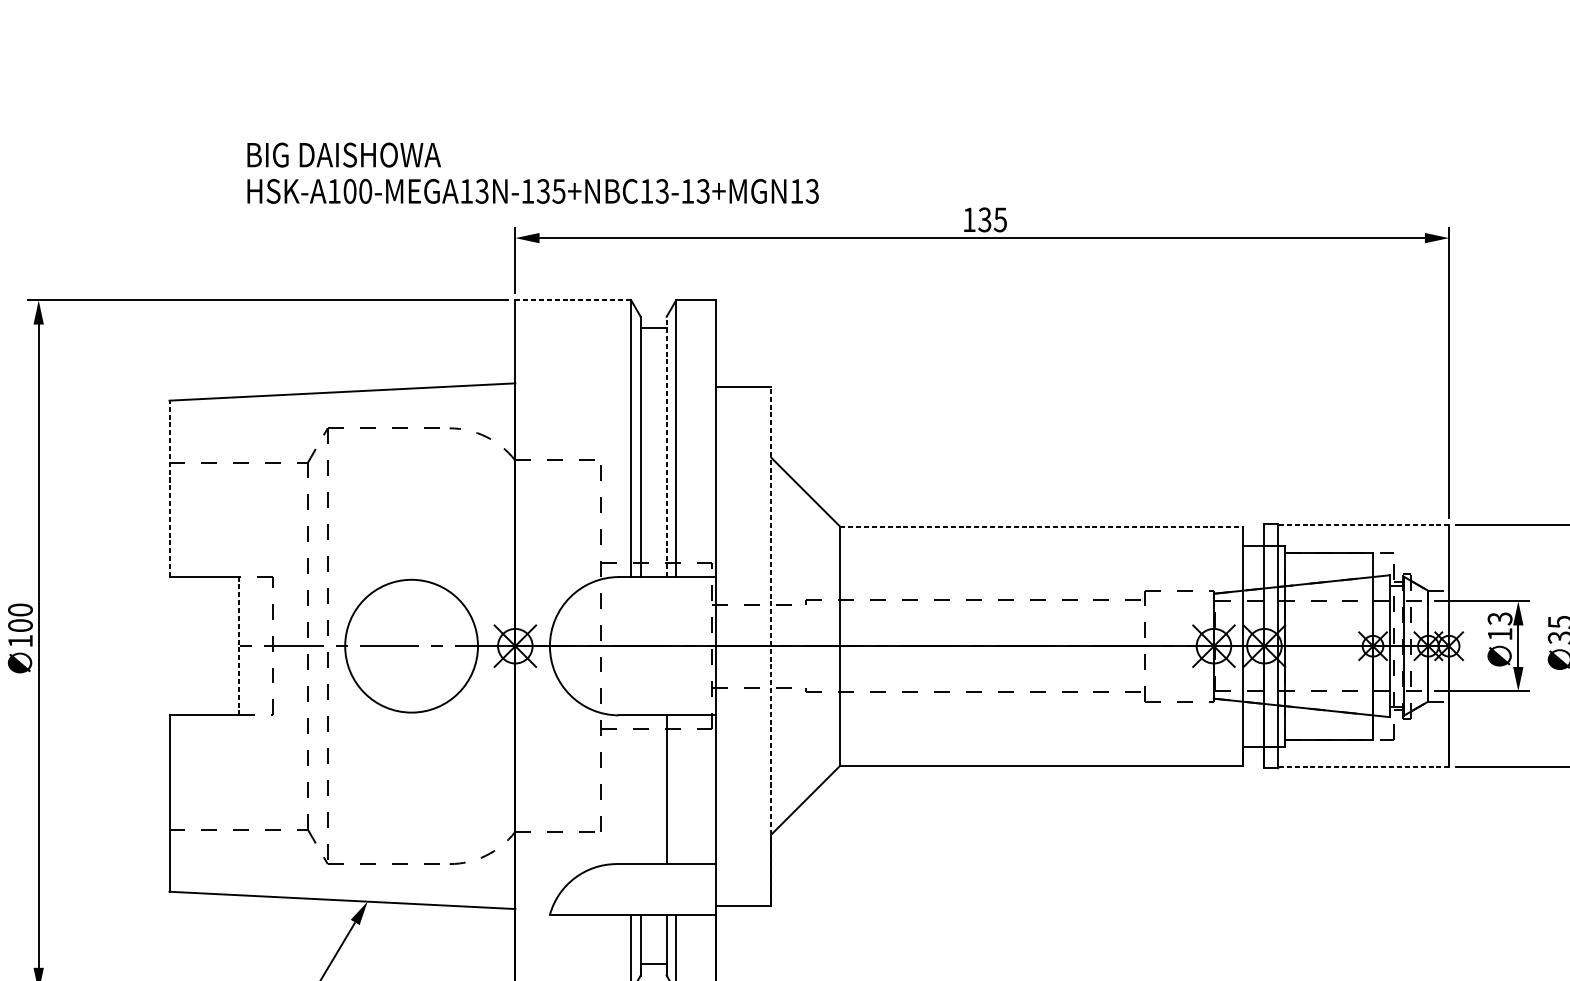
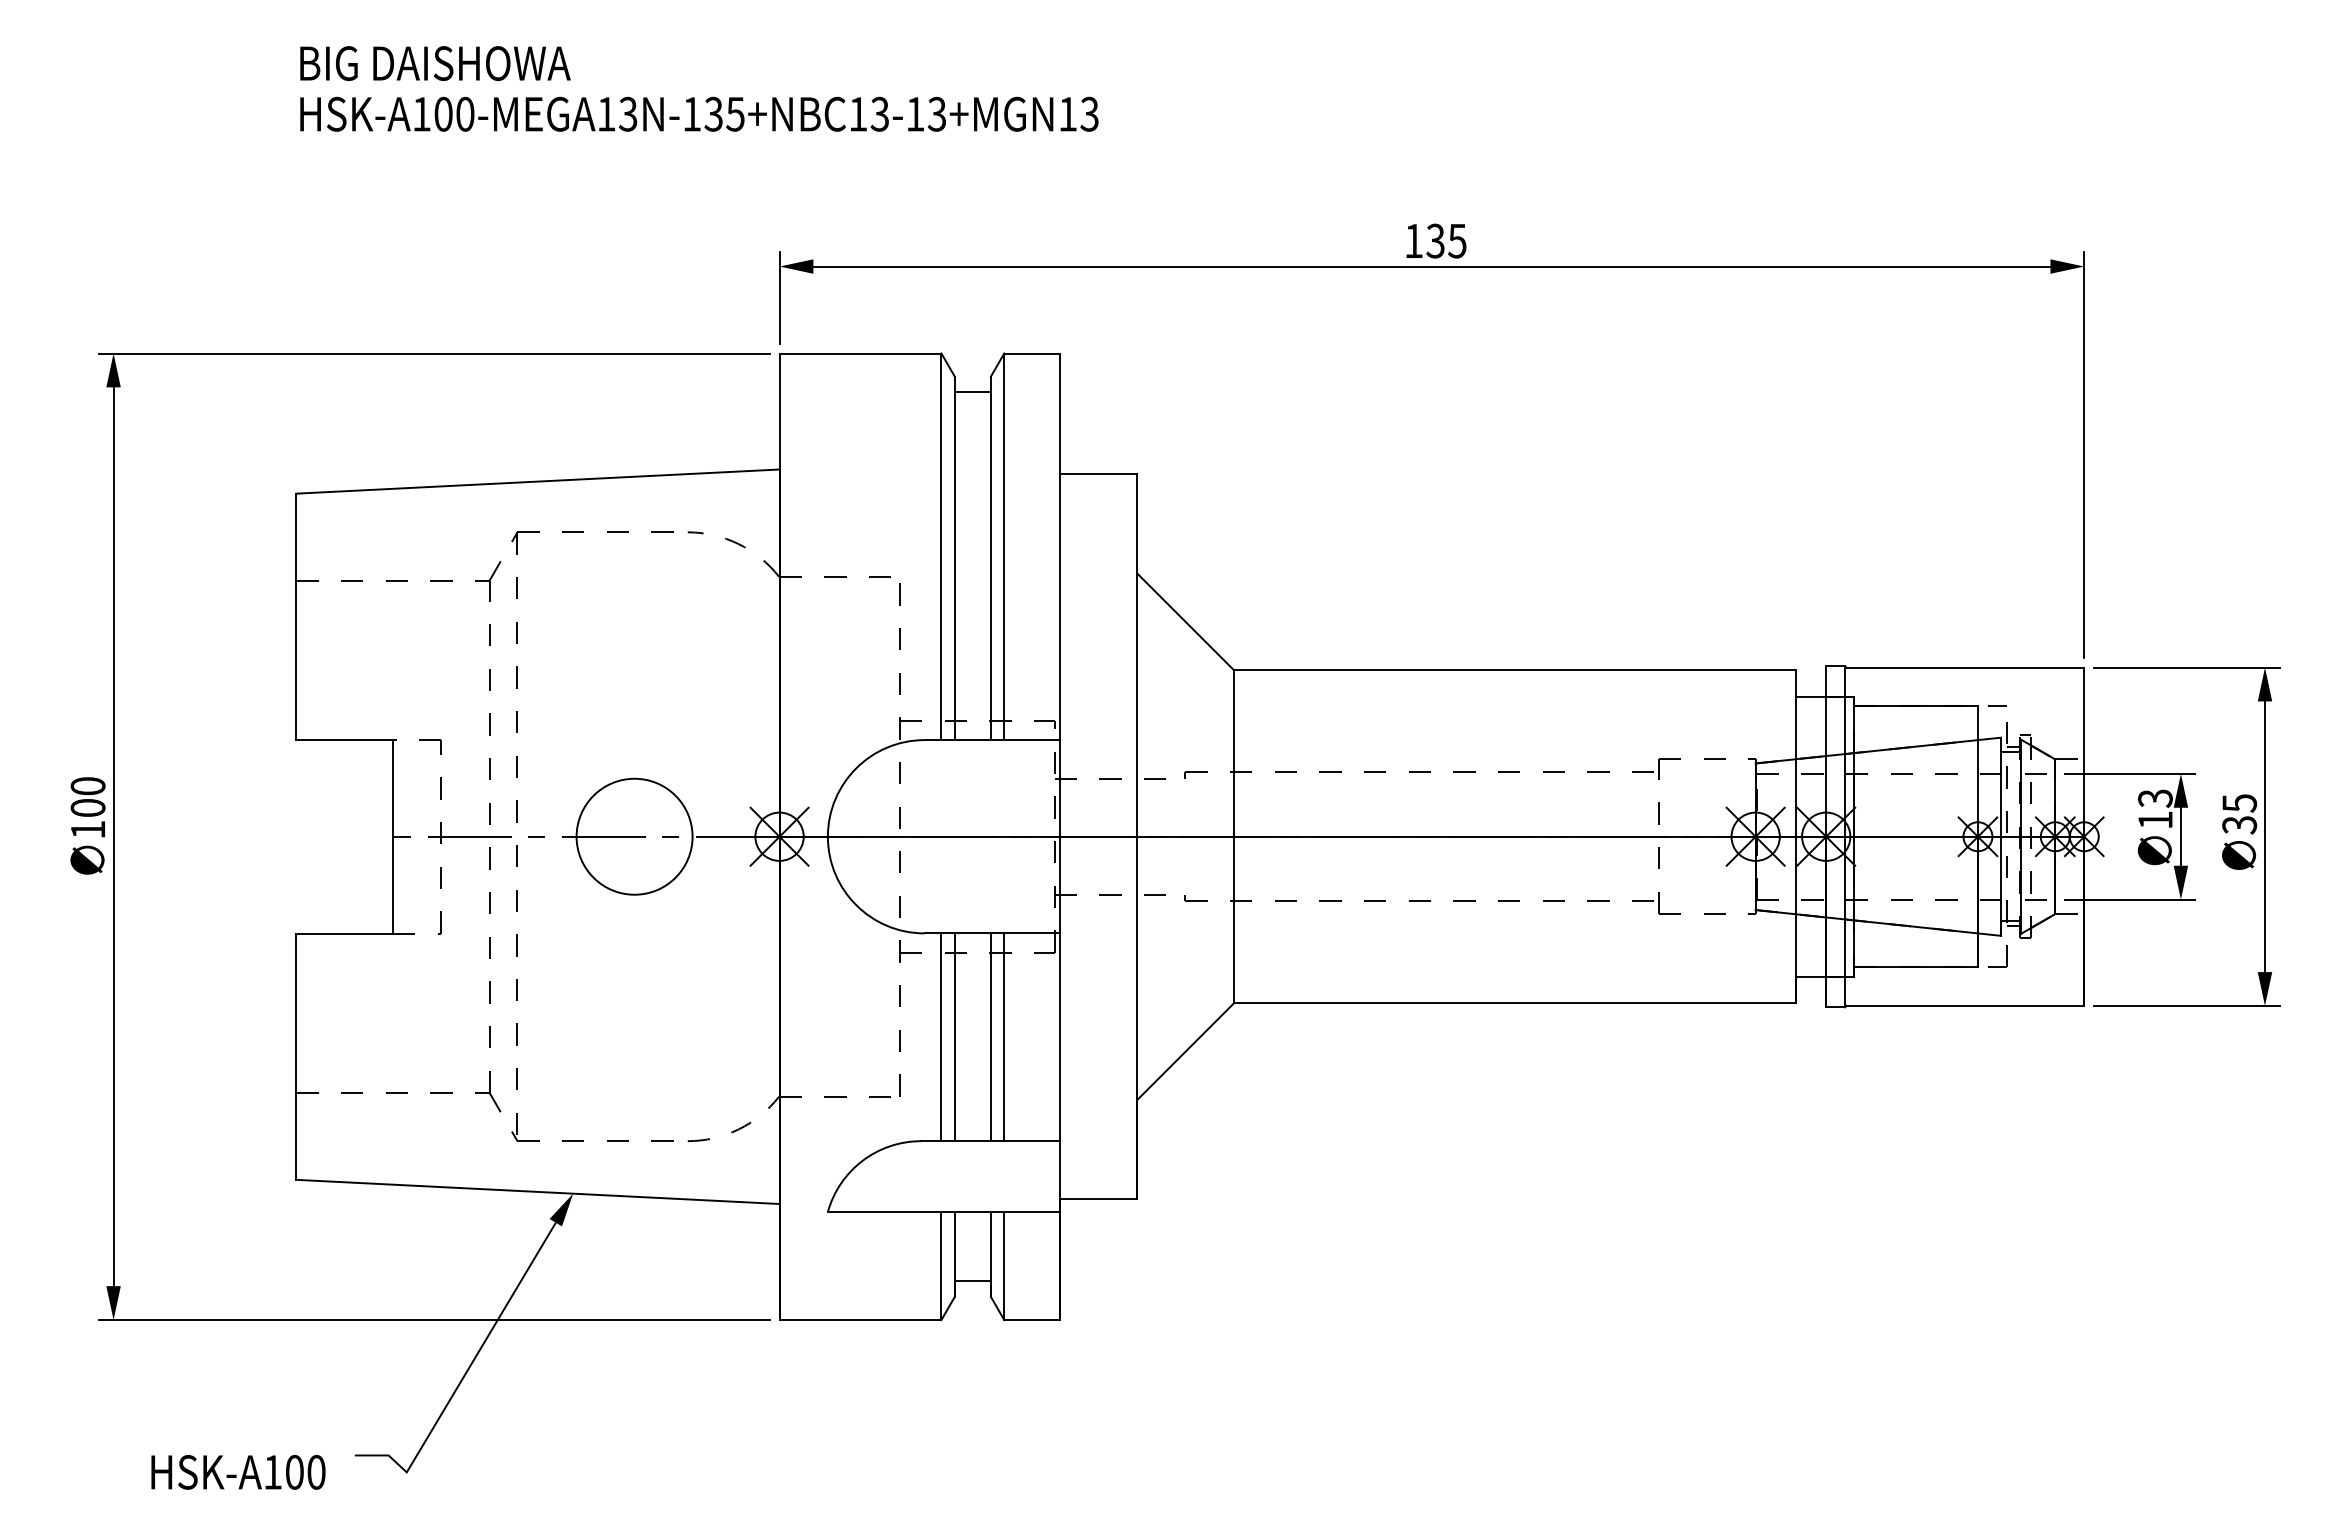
text: (533, 172) -> (699, 88), moved
line: (573, 300) -> (860, 353), dashed -> solid
line: (666, 447) -> (990, 558), dashed -> solid
line: (169, 488) -> (296, 616), dashed -> solid
line: (1364, 525) -> (1965, 667), dashed -> solid
line: (1042, 527) -> (1515, 670), dashed -> solid
line: (238, 646) -> (392, 836), dashed -> solid
circle: (411, 646) -> (634, 836), size x0.62
line: (771, 646) -> (1137, 836), dashed -> solid
line: (1364, 766) -> (1965, 1005), dashed -> solid
line: (631, 789) -> (941, 1037), added
line: (640, 789) -> (954, 1037), added
line: (676, 789) -> (1004, 1037), added

